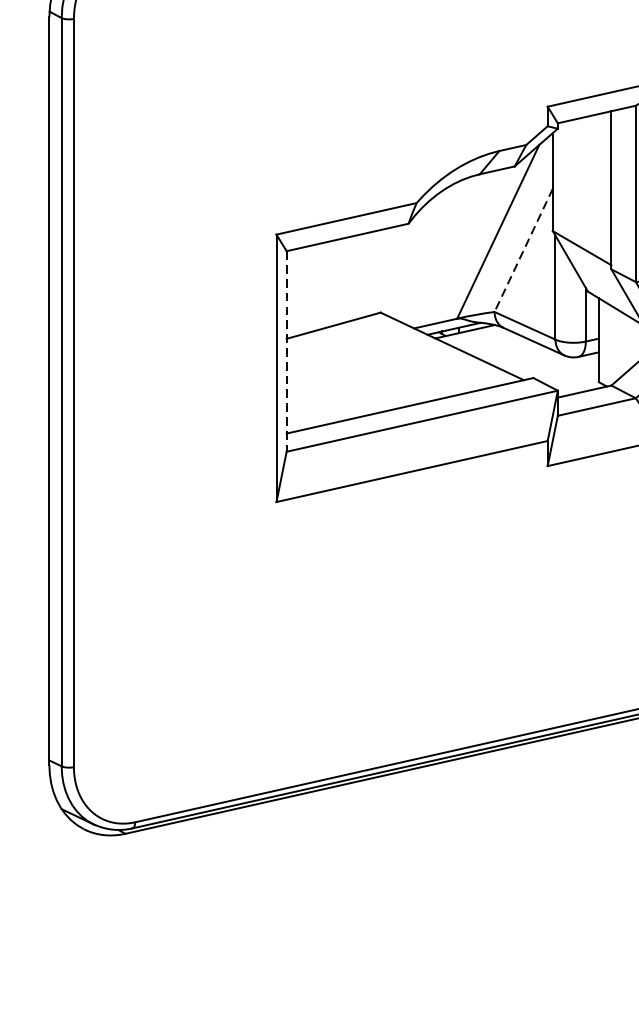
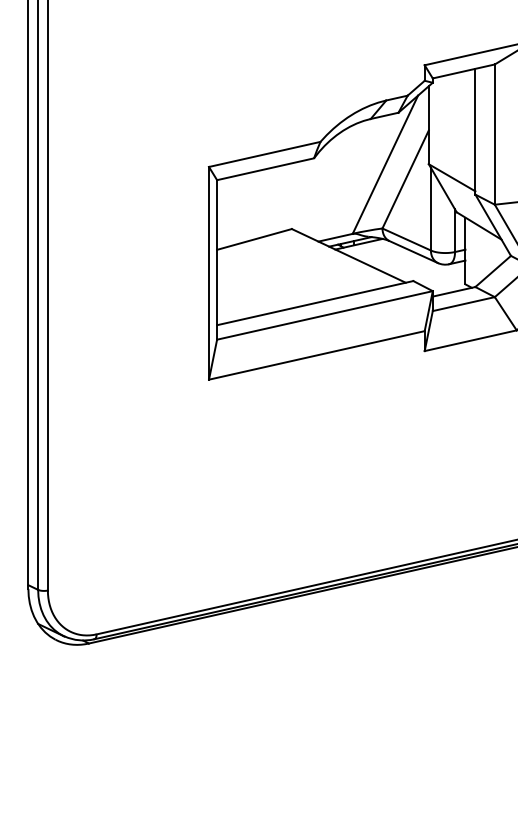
line: (523, 250) -> (405, 179), dashed -> solid
line: (287, 350) -> (217, 259), dashed -> solid

